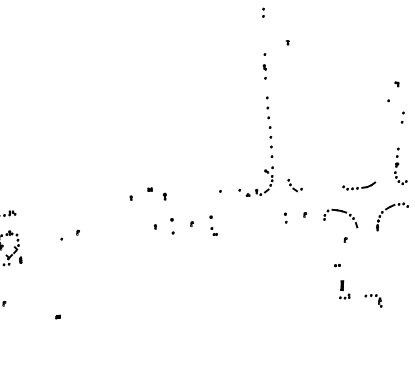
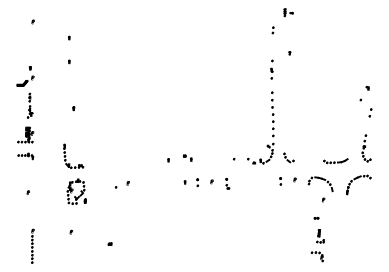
part: (156, 192) -> (187, 157), size x0.62
part: (213, 225) -> (227, 183), size x0.71
part: (172, 226) -> (197, 182), size x0.62
part: (372, 300) -> (316, 256), moved

